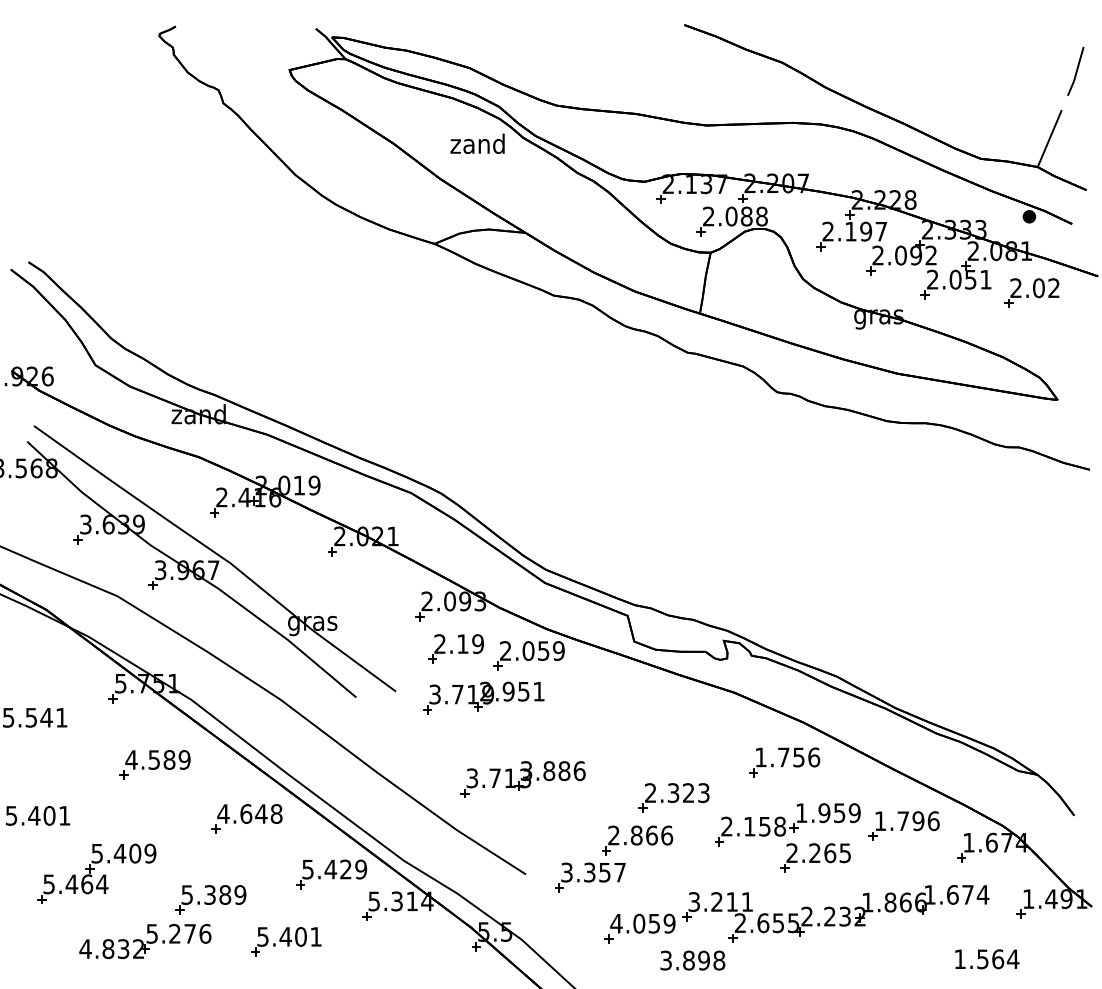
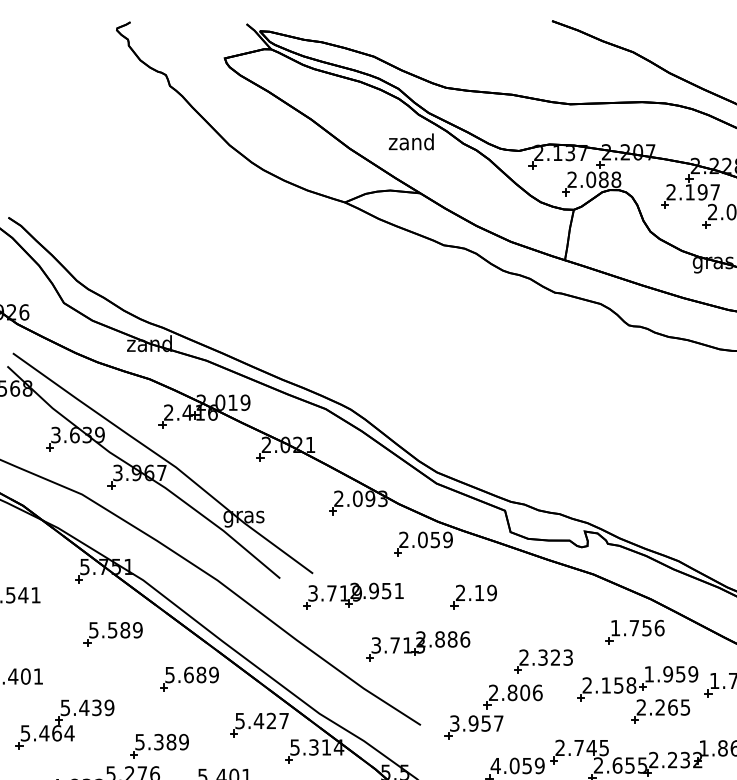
text: (477, 143) -> (411, 141), moved
part: (455, 648) -> (473, 596), moved
part: (483, 697) -> (353, 595), moved
text: (131, 759) -> (93, 629), 4.589 -> 5.589
text: (526, 771) -> (421, 639), 3.886 -> 2.886
text: (249, 813) -> (191, 674), 4.648 -> 5.689
text: (651, 835) -> (524, 692), 2.866 -> 2.806
text: (135, 853) -> (97, 707), 5.409 -> 5.439
text: (361, 869) -> (284, 721), 5.429 -> 5.427
text: (589, 872) -> (473, 723), 3.357 -> 3.957
text: (720, 901) -> (581, 747), 3.211 -> 2.745

